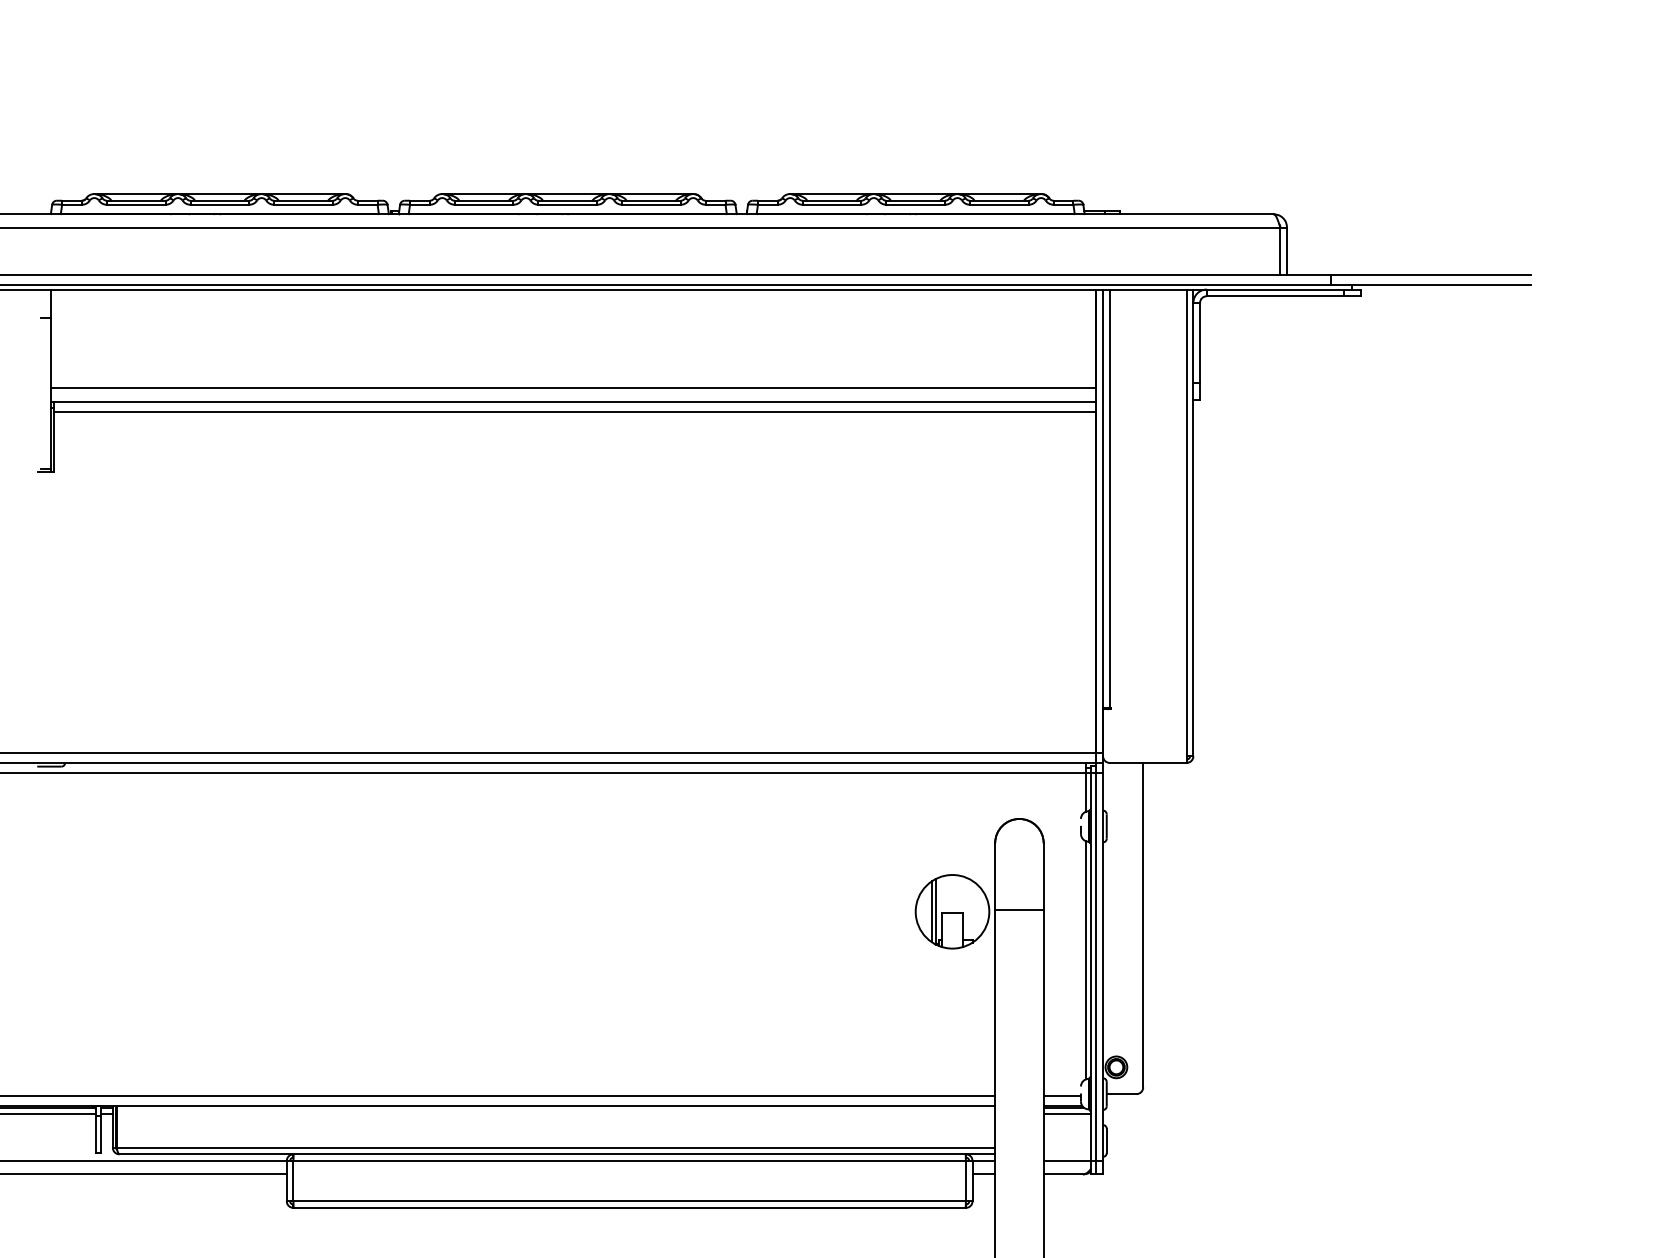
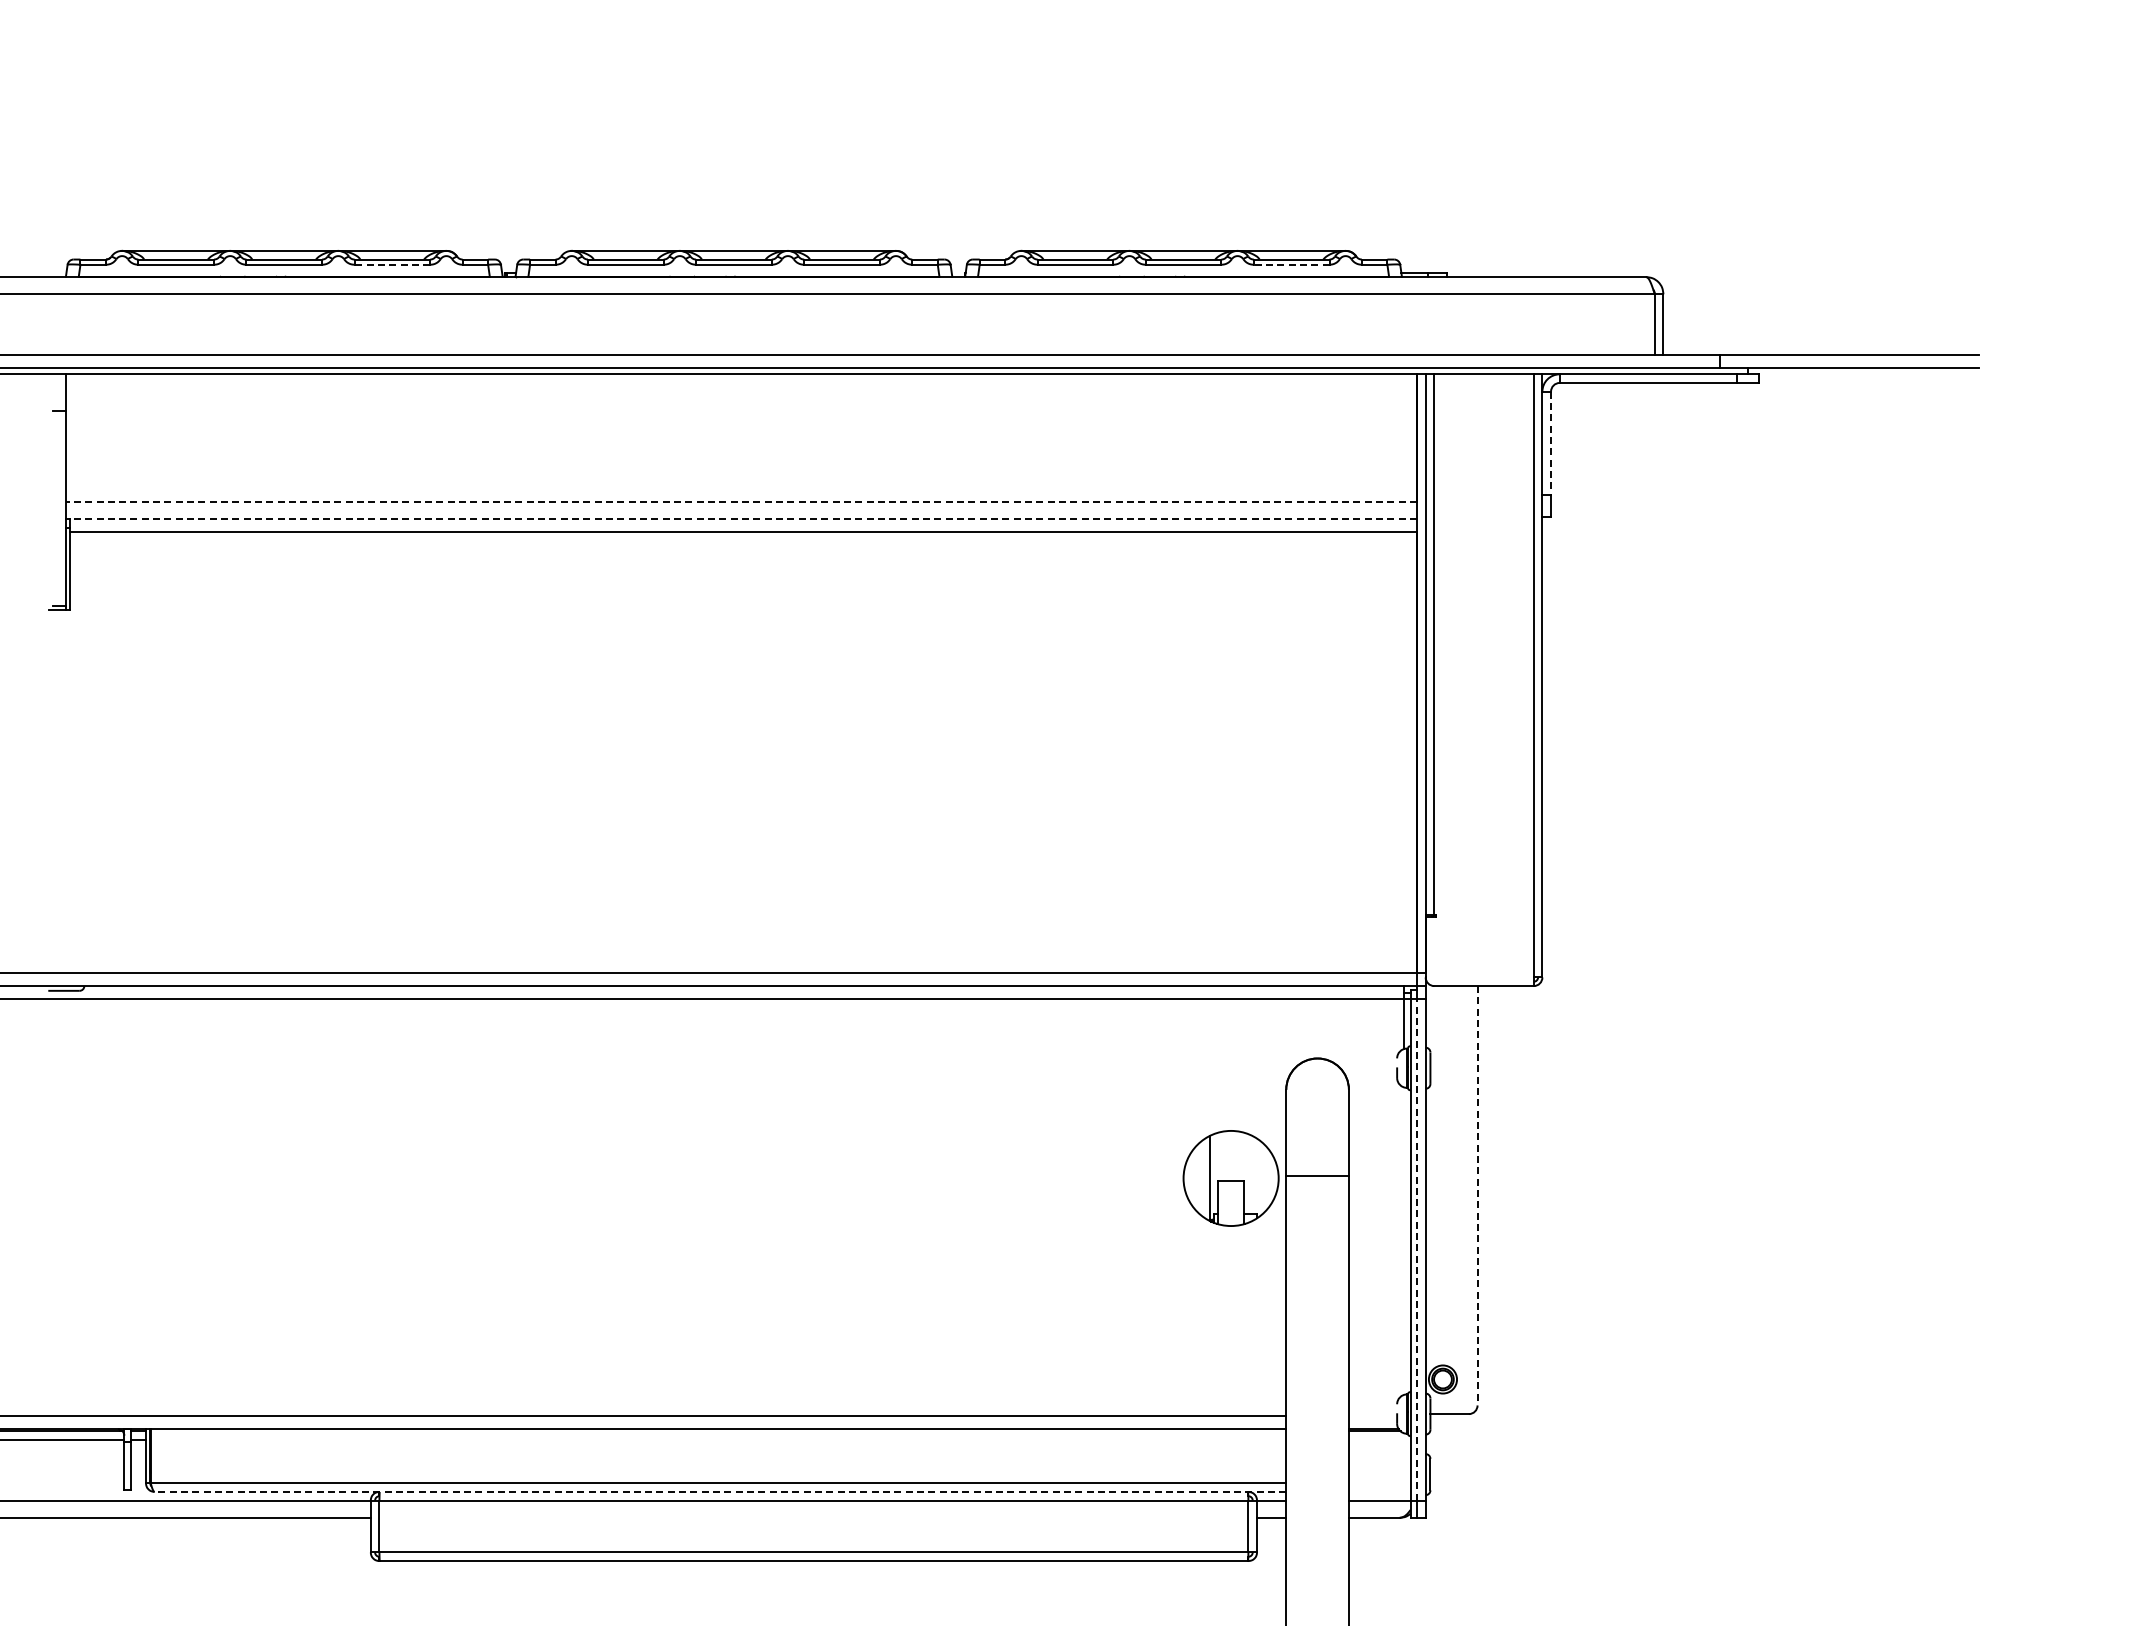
line: (303, 204) -> (392, 264), solid -> dashed
line: (999, 204) -> (1291, 264), solid -> dashed
line: (1200, 343) -> (1551, 443), solid -> dashed
line: (573, 387) -> (741, 501), solid -> dashed
line: (575, 401) -> (743, 519), solid -> dashed
line: (932, 911) -> (1205, 1178), removed
line: (1143, 924) -> (1477, 1195), solid -> dashed
line: (1086, 959) -> (1404, 1240), removed
line: (1096, 966) -> (1417, 1249), solid -> dashed
line: (1061, 1095) -> (1372, 1416), removed
line: (1067, 1114) -> (1379, 1440), removed
line: (557, 1154) -> (720, 1491), solid -> dashed

